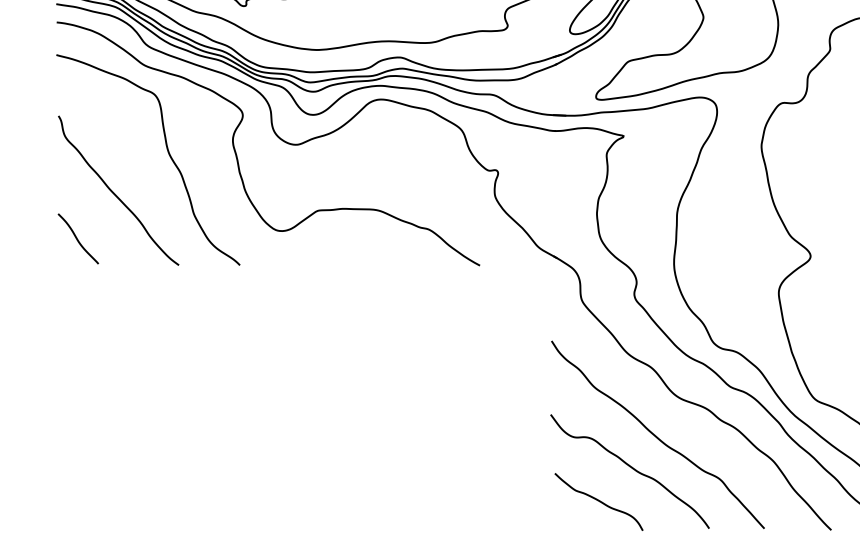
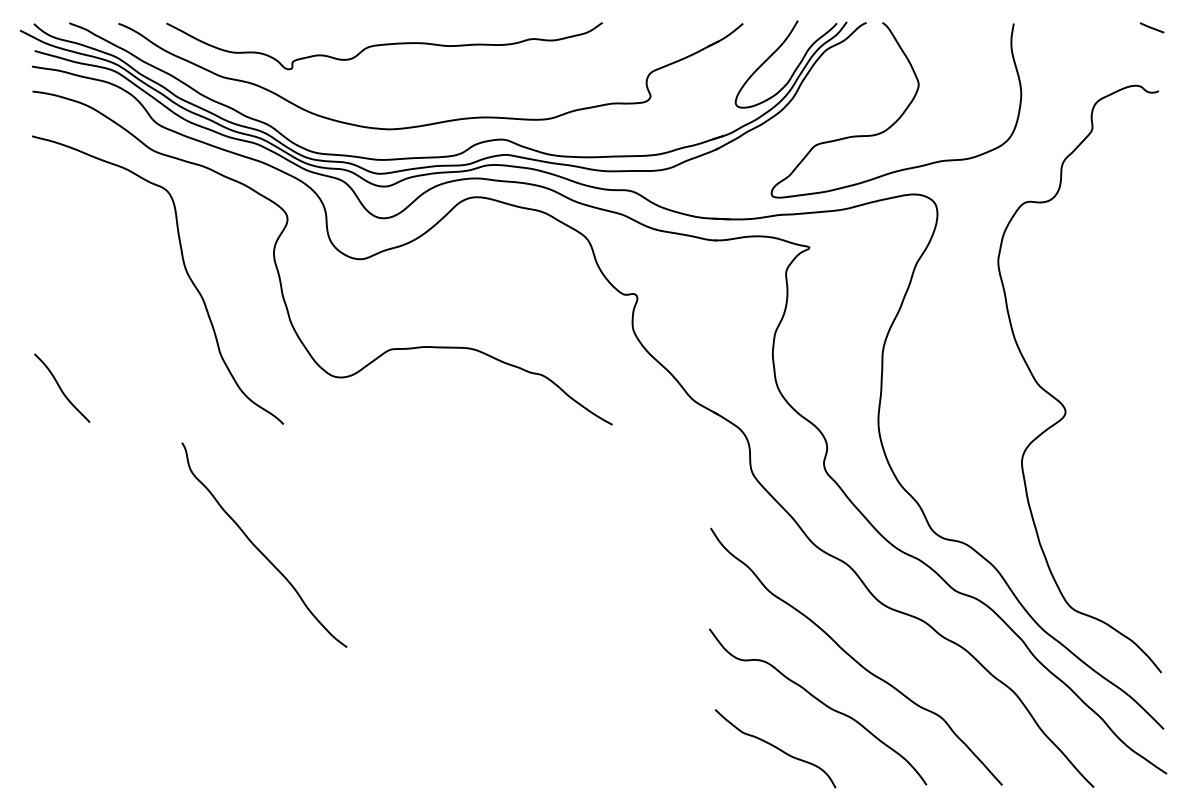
curve: (115, 193) -> (259, 549), moved

